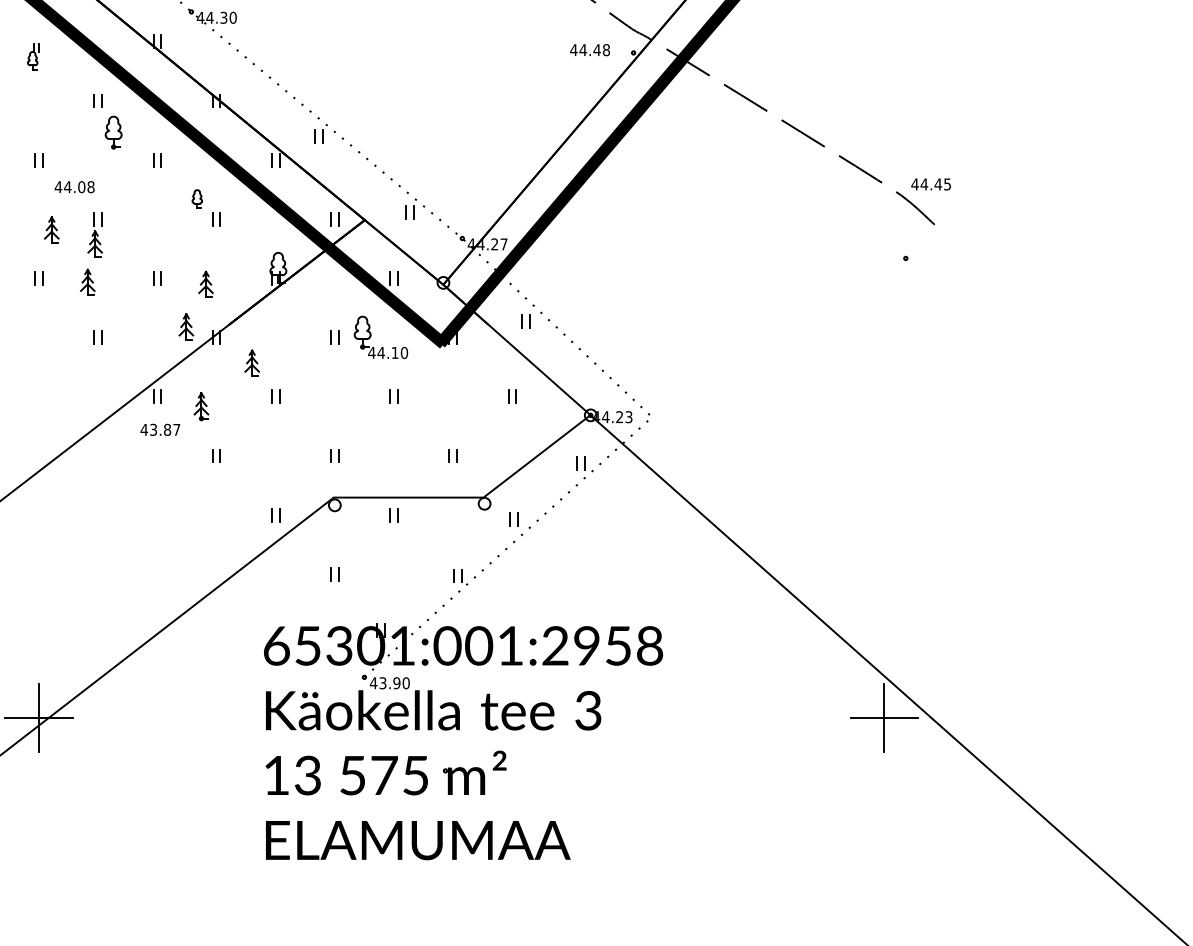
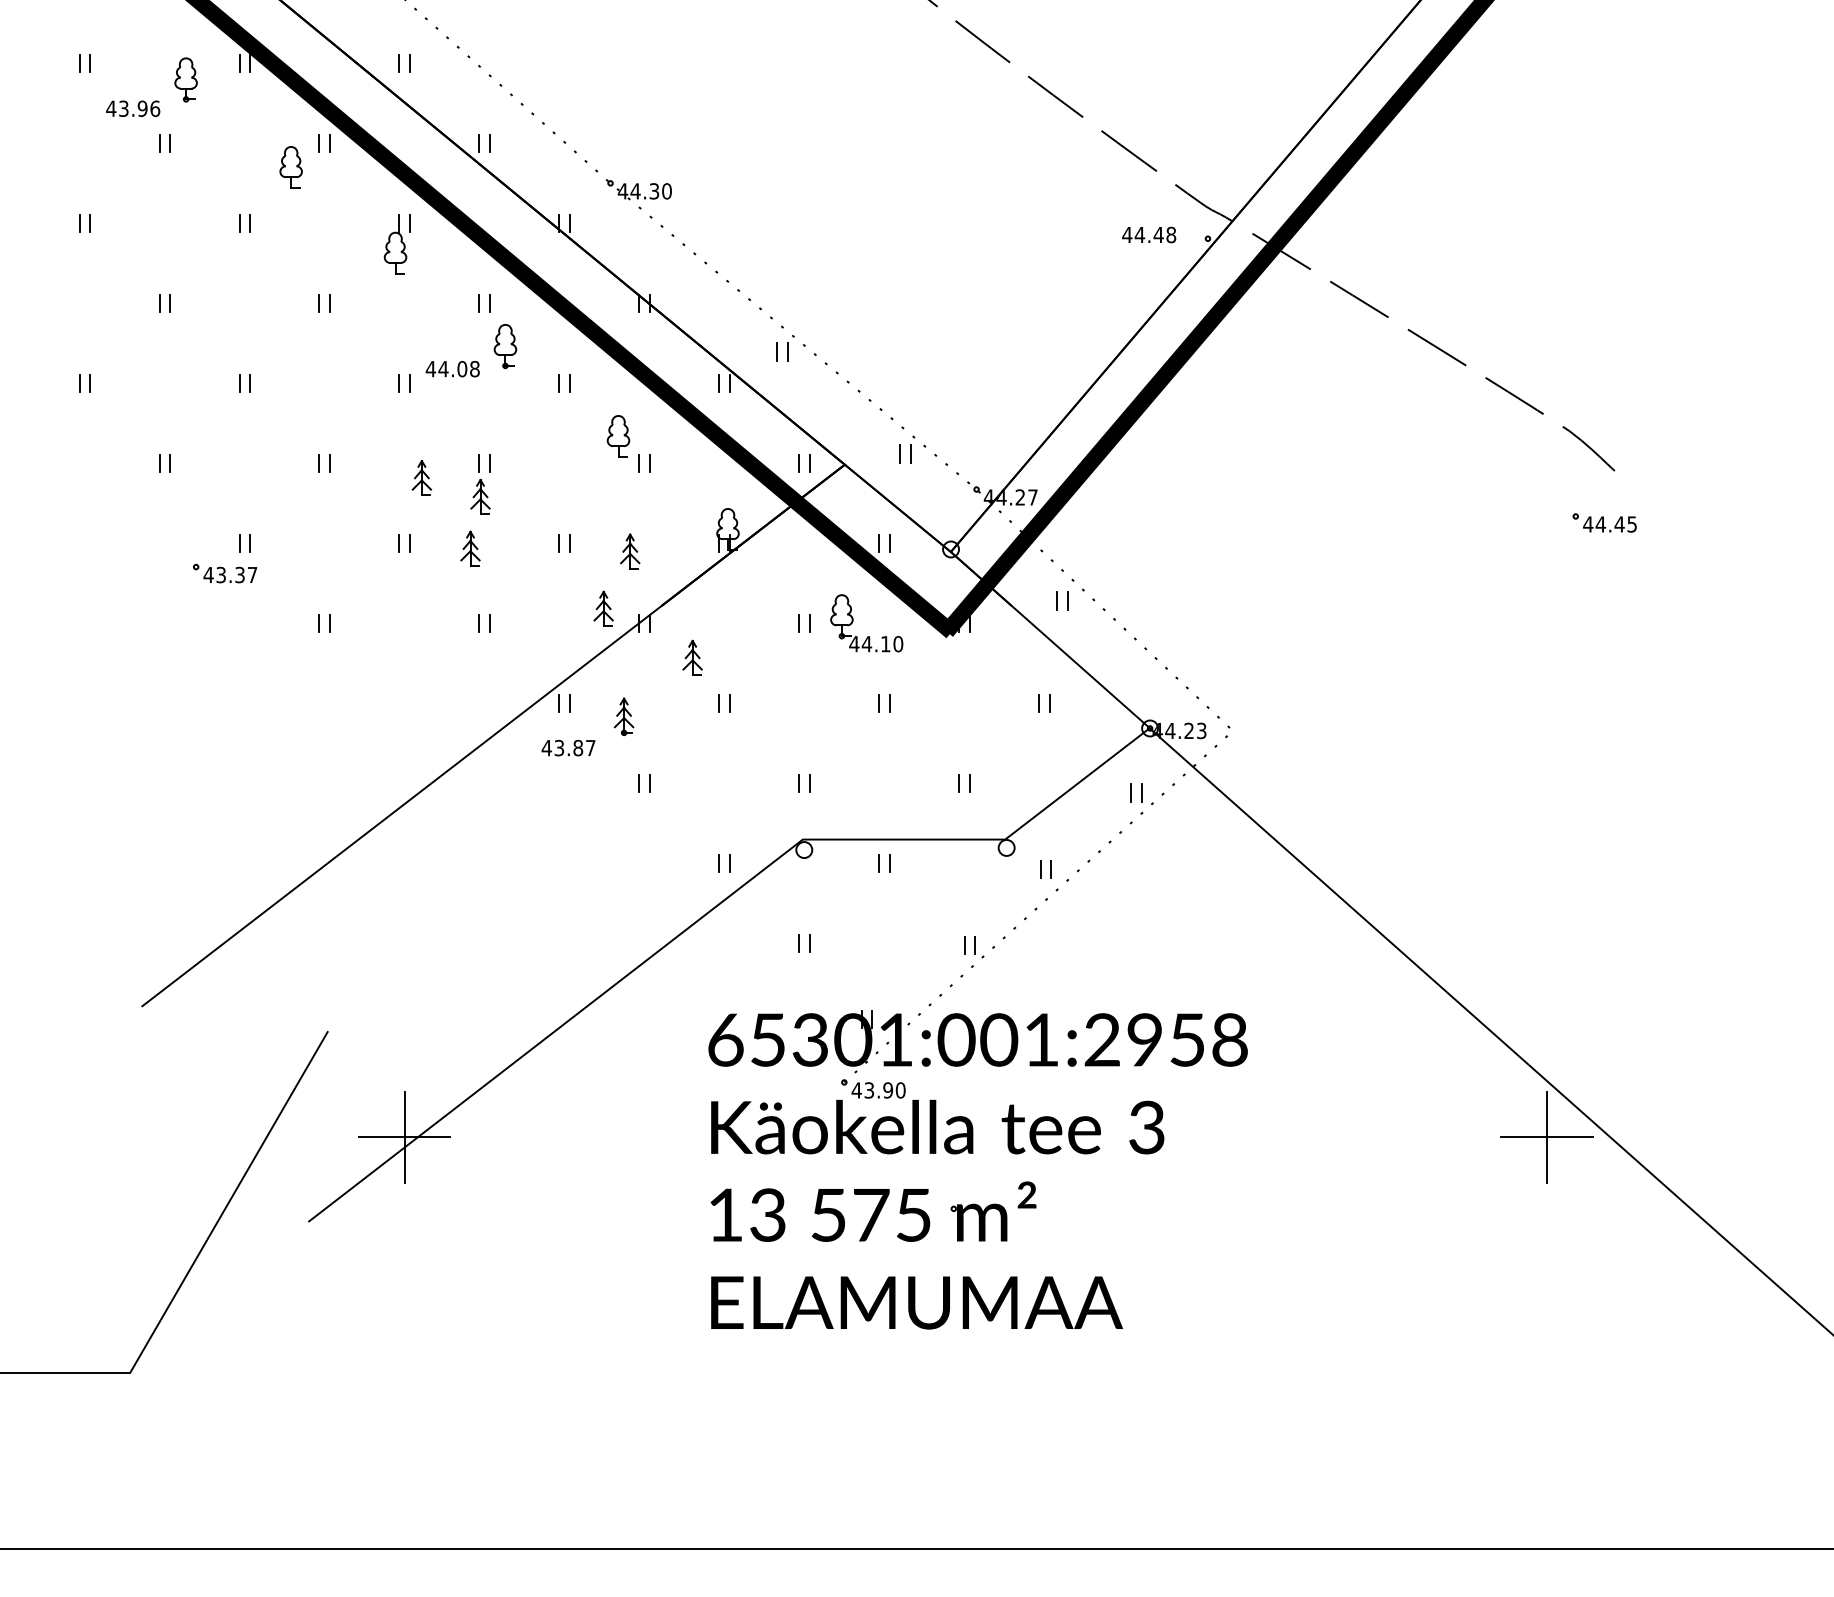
part: (33, 57) -> (396, 244), size x1.67
text: (930, 184) -> (1609, 524), moved
text: (74, 187) -> (452, 369), moved
part: (197, 199) -> (618, 436), size x1.67

